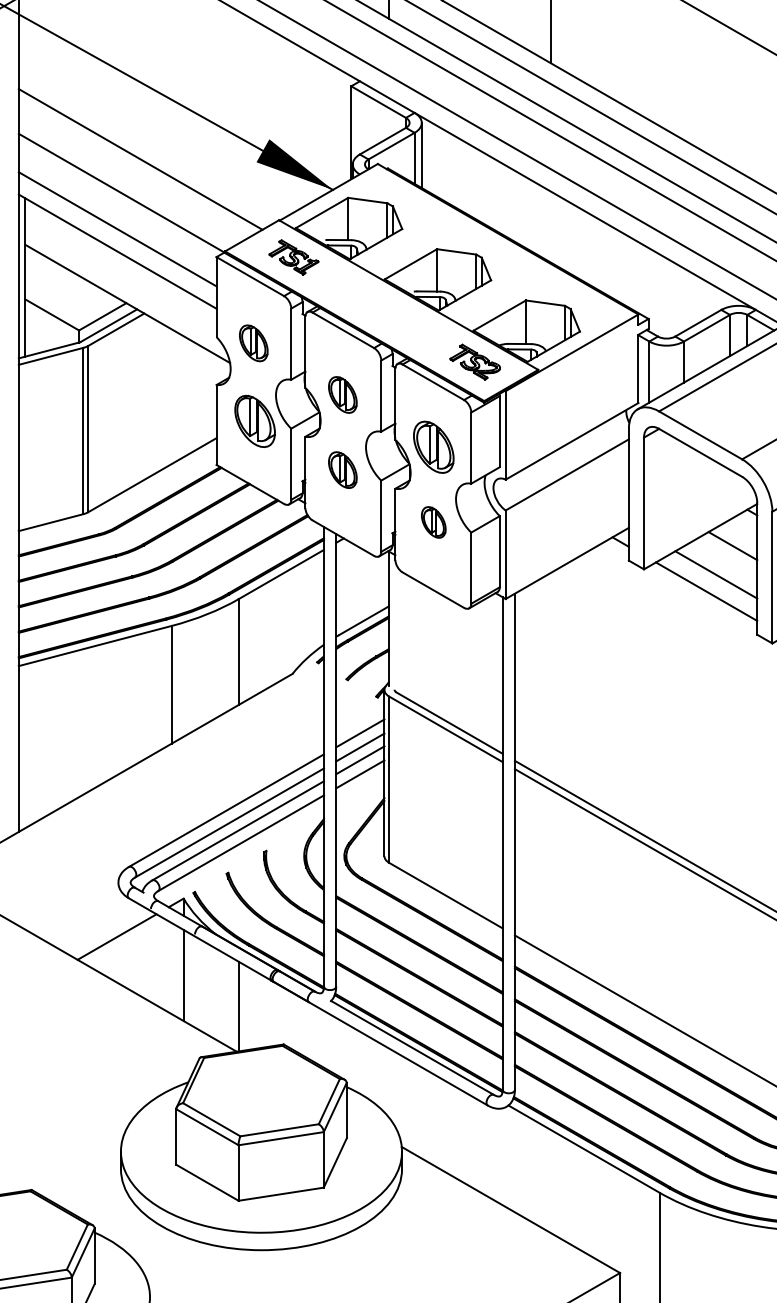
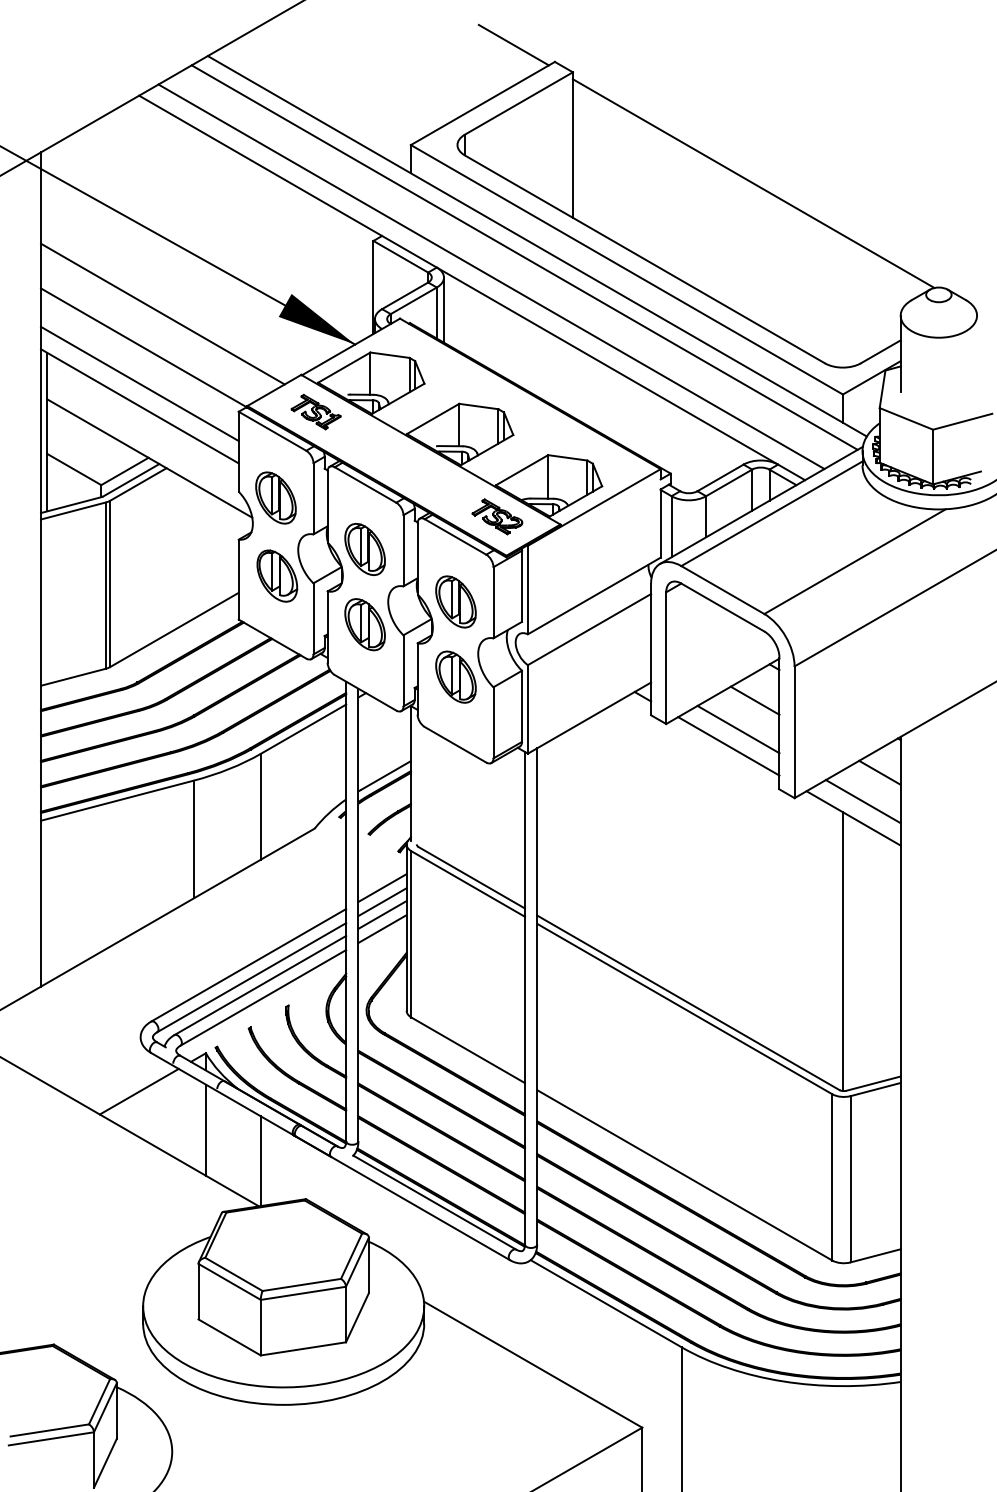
part: (253, 342) -> (275, 497), size x1.43
part: (342, 394) -> (364, 549), size x1.43
part: (342, 469) -> (364, 624), size x1.43
part: (433, 521) -> (455, 676), size x1.67

